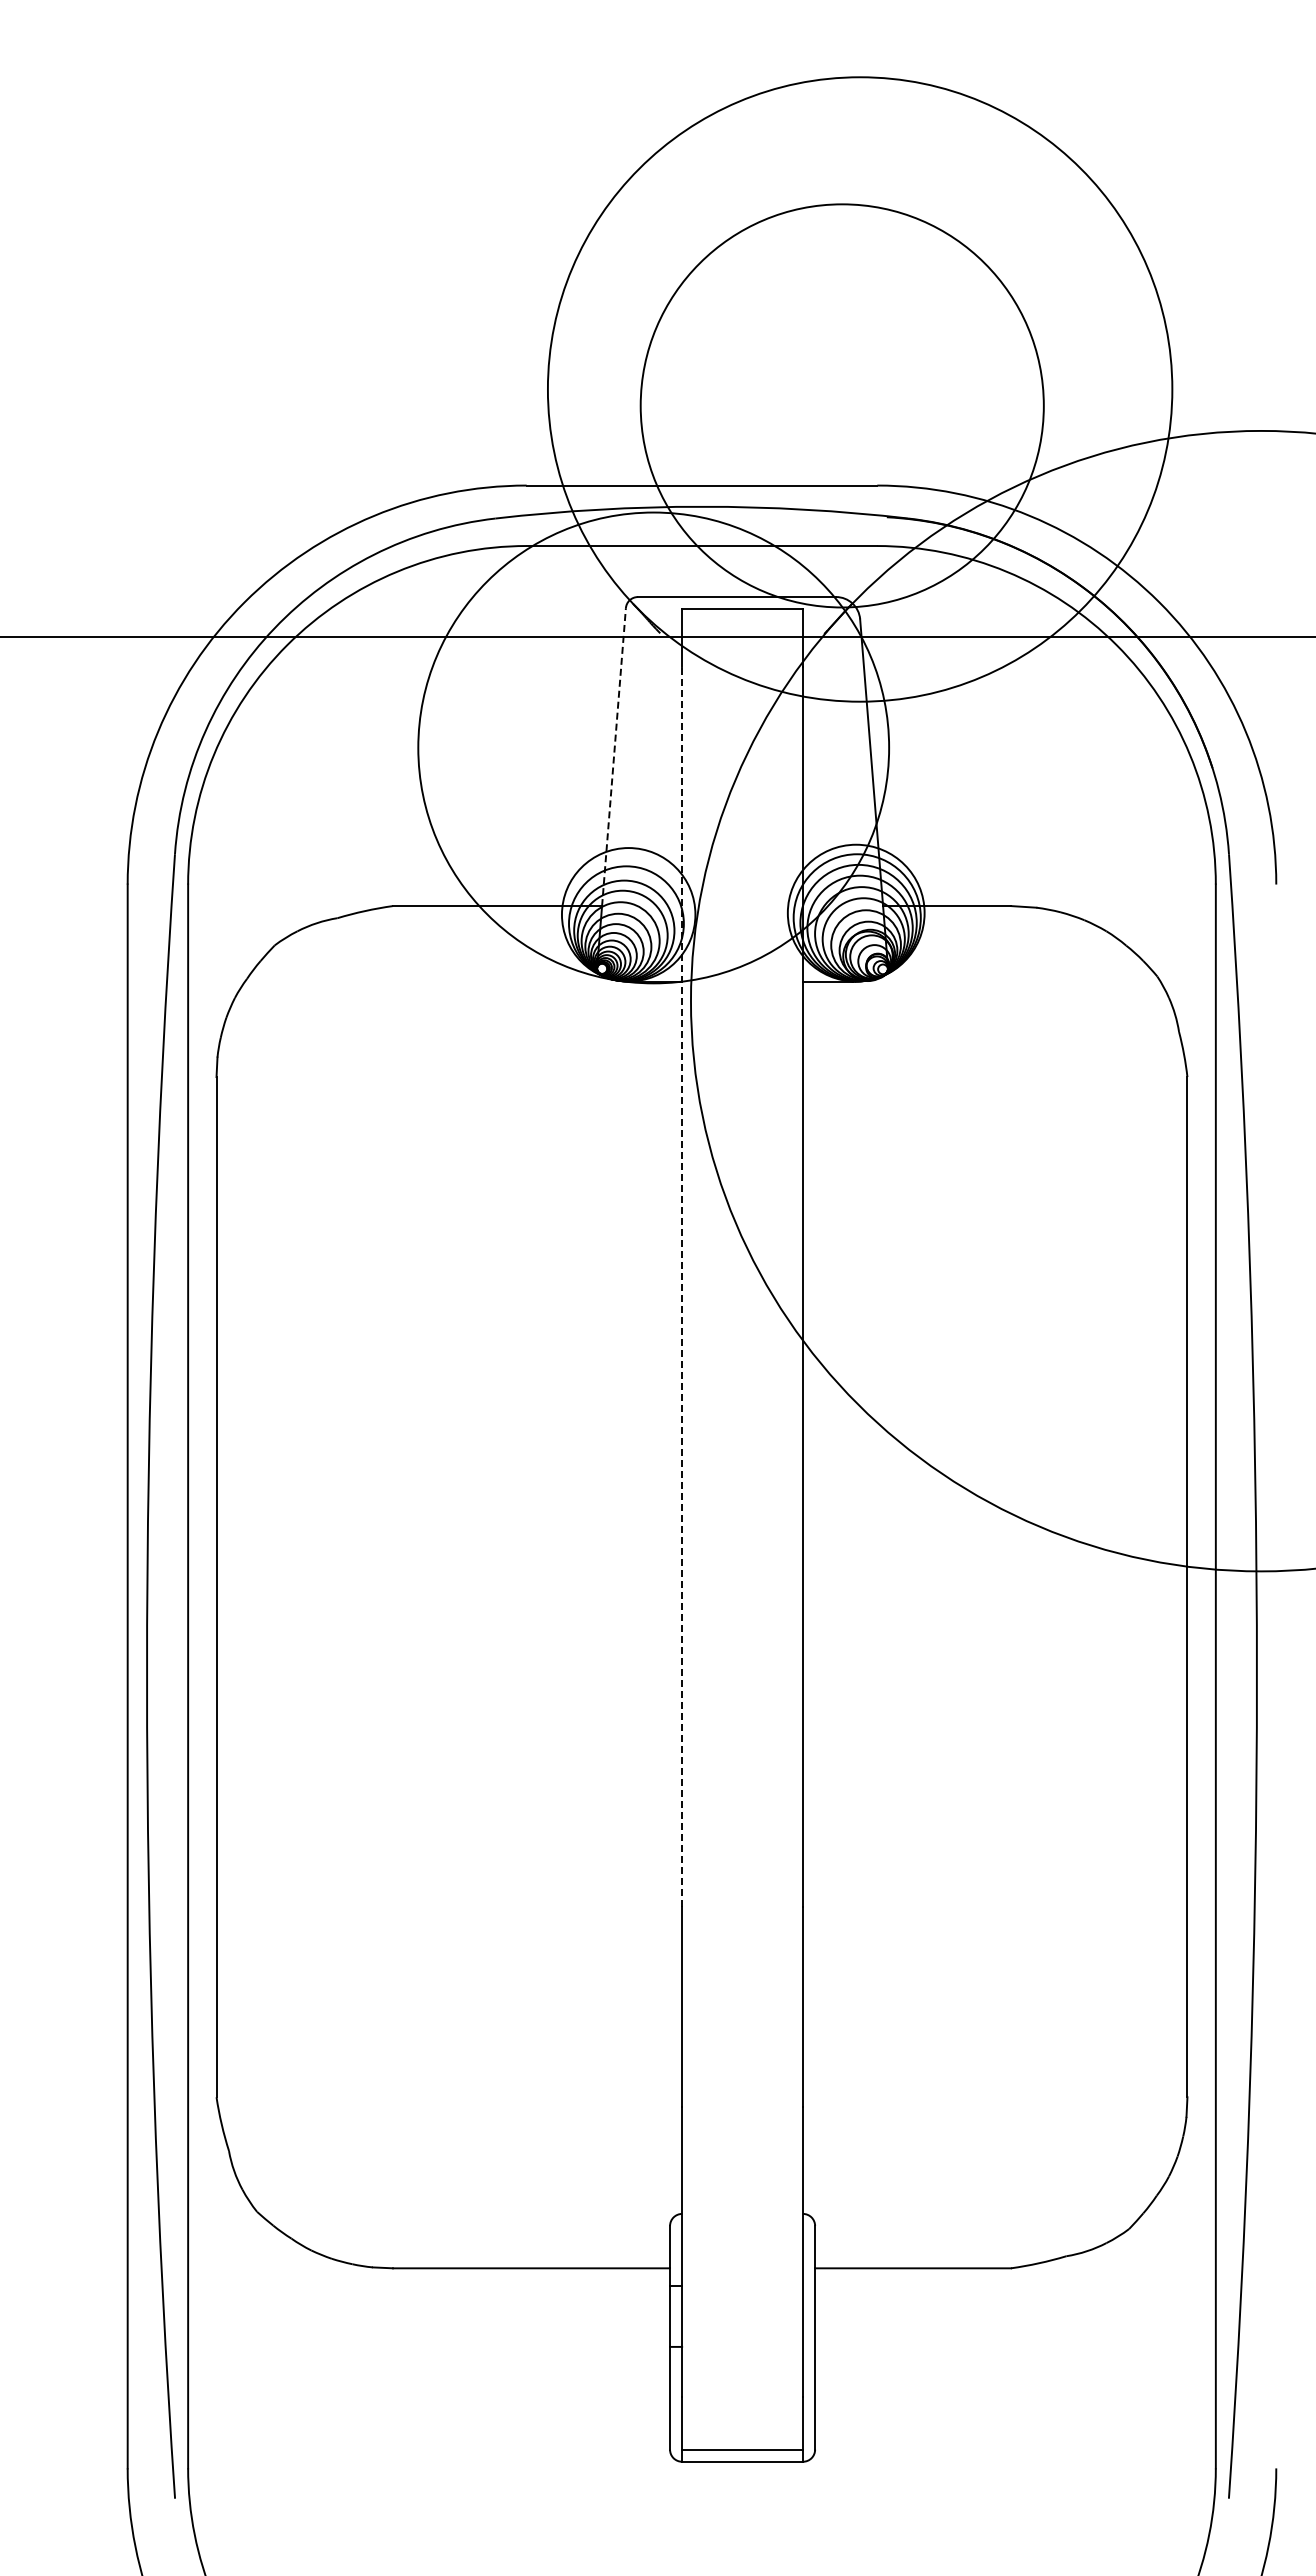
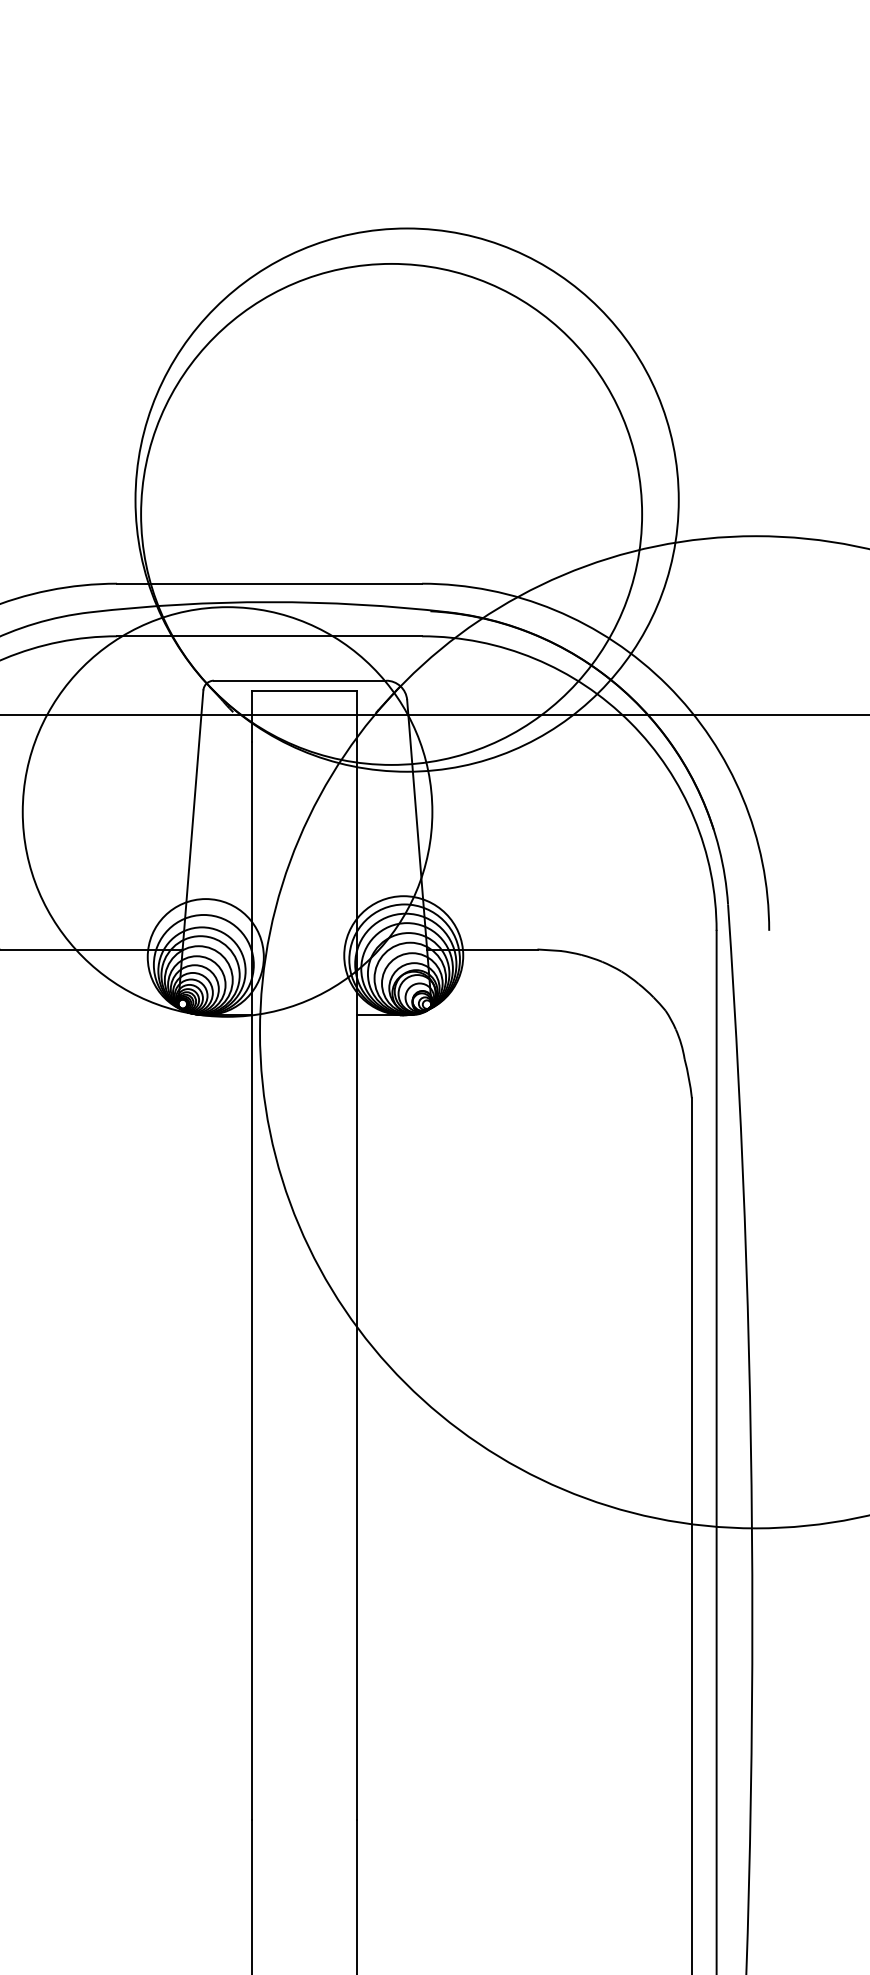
circle: (842, 405) -> (391, 514), size x1.43
line: (614, 756) -> (193, 819), dashed -> solid
line: (682, 1286) -> (252, 1280), dashed -> solid

